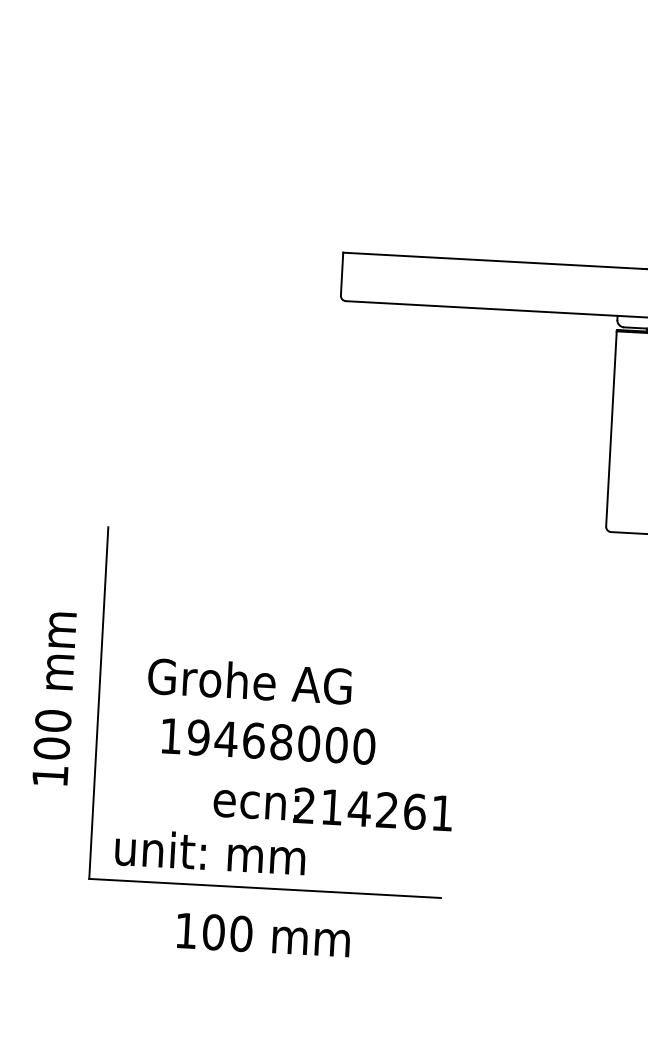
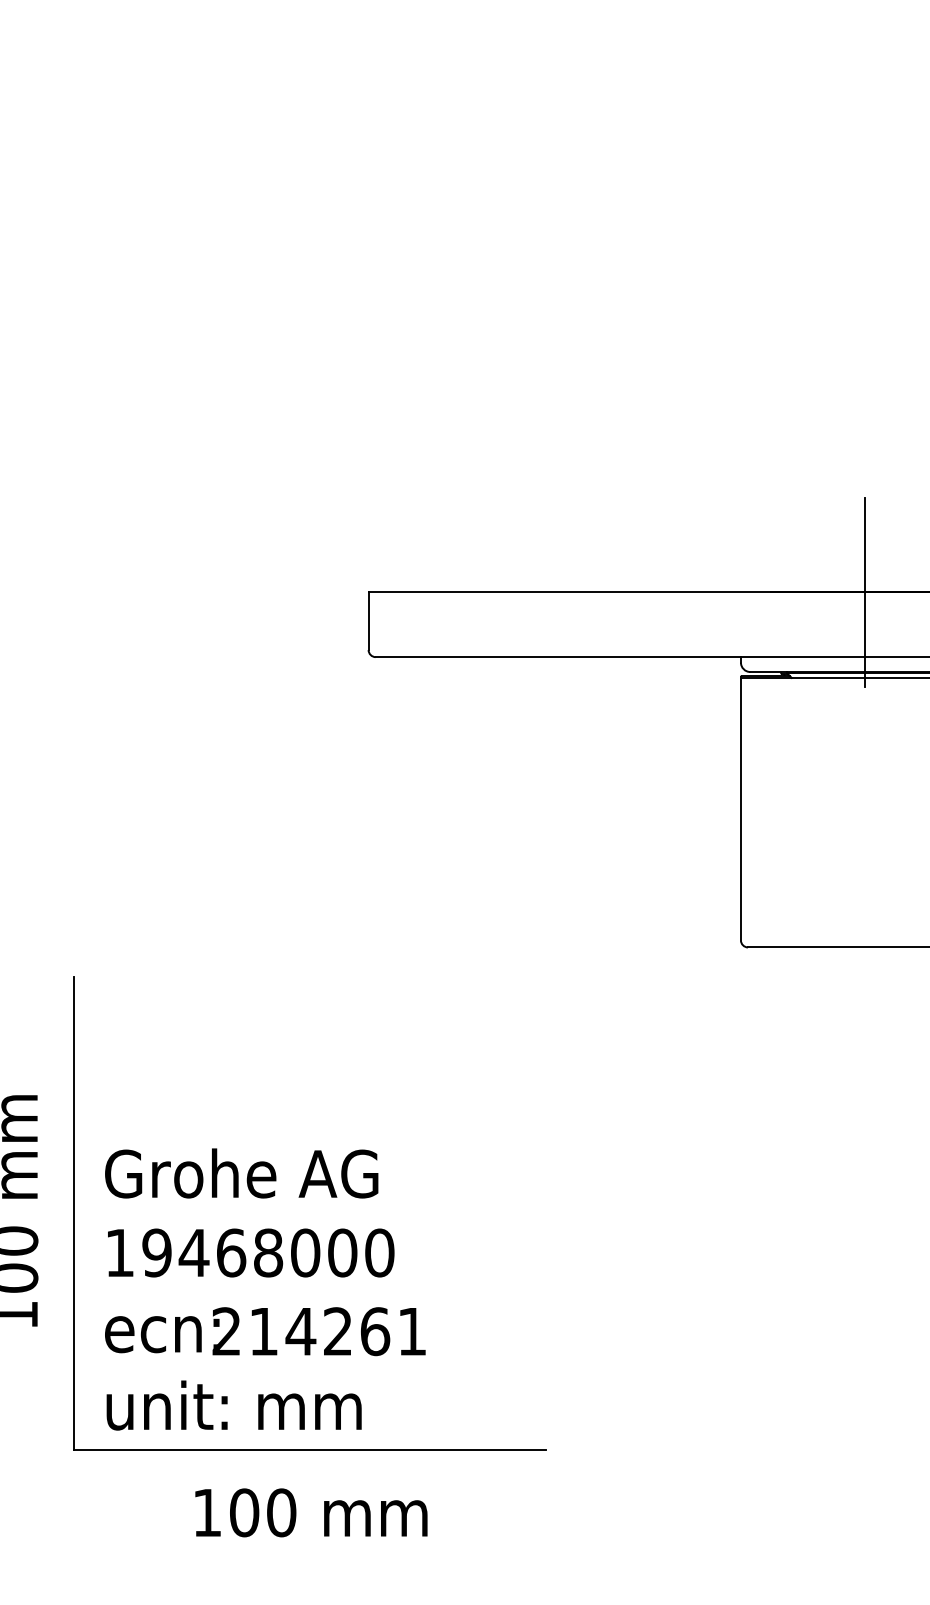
text: (249, 681) -> (241, 1173), moved
text: (268, 741) -> (251, 1252), moved
text: (333, 807) -> (265, 1331), moved

